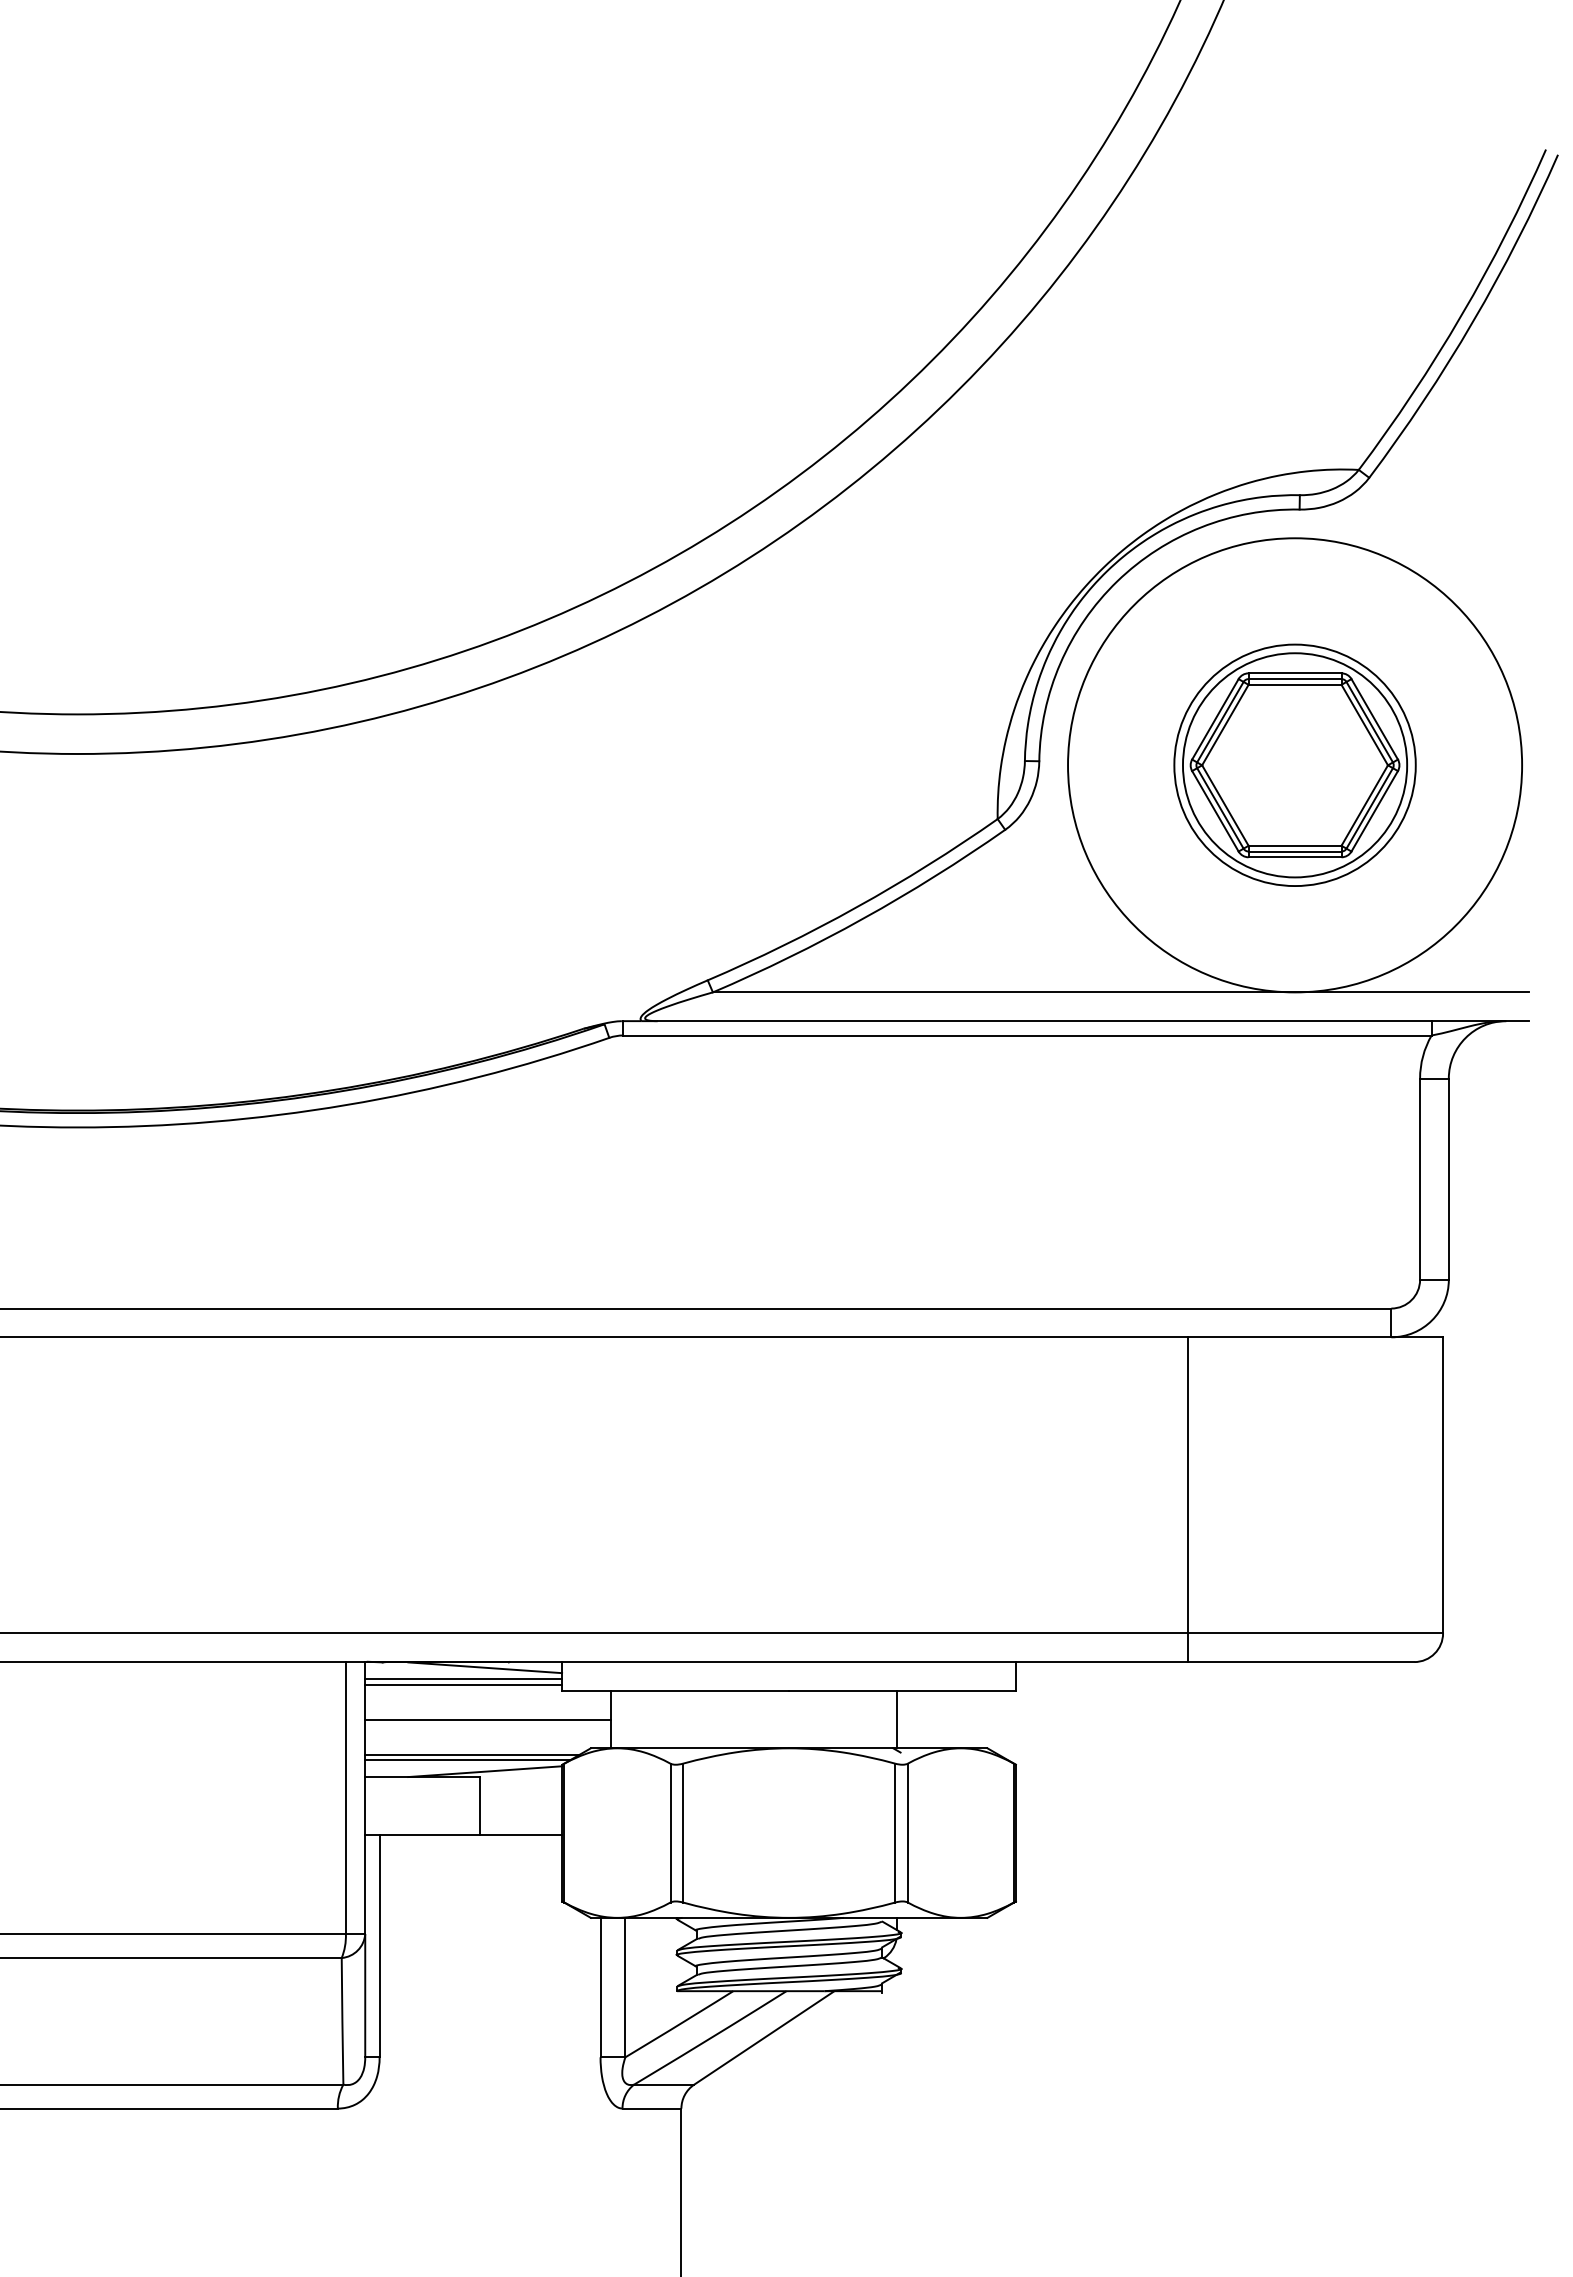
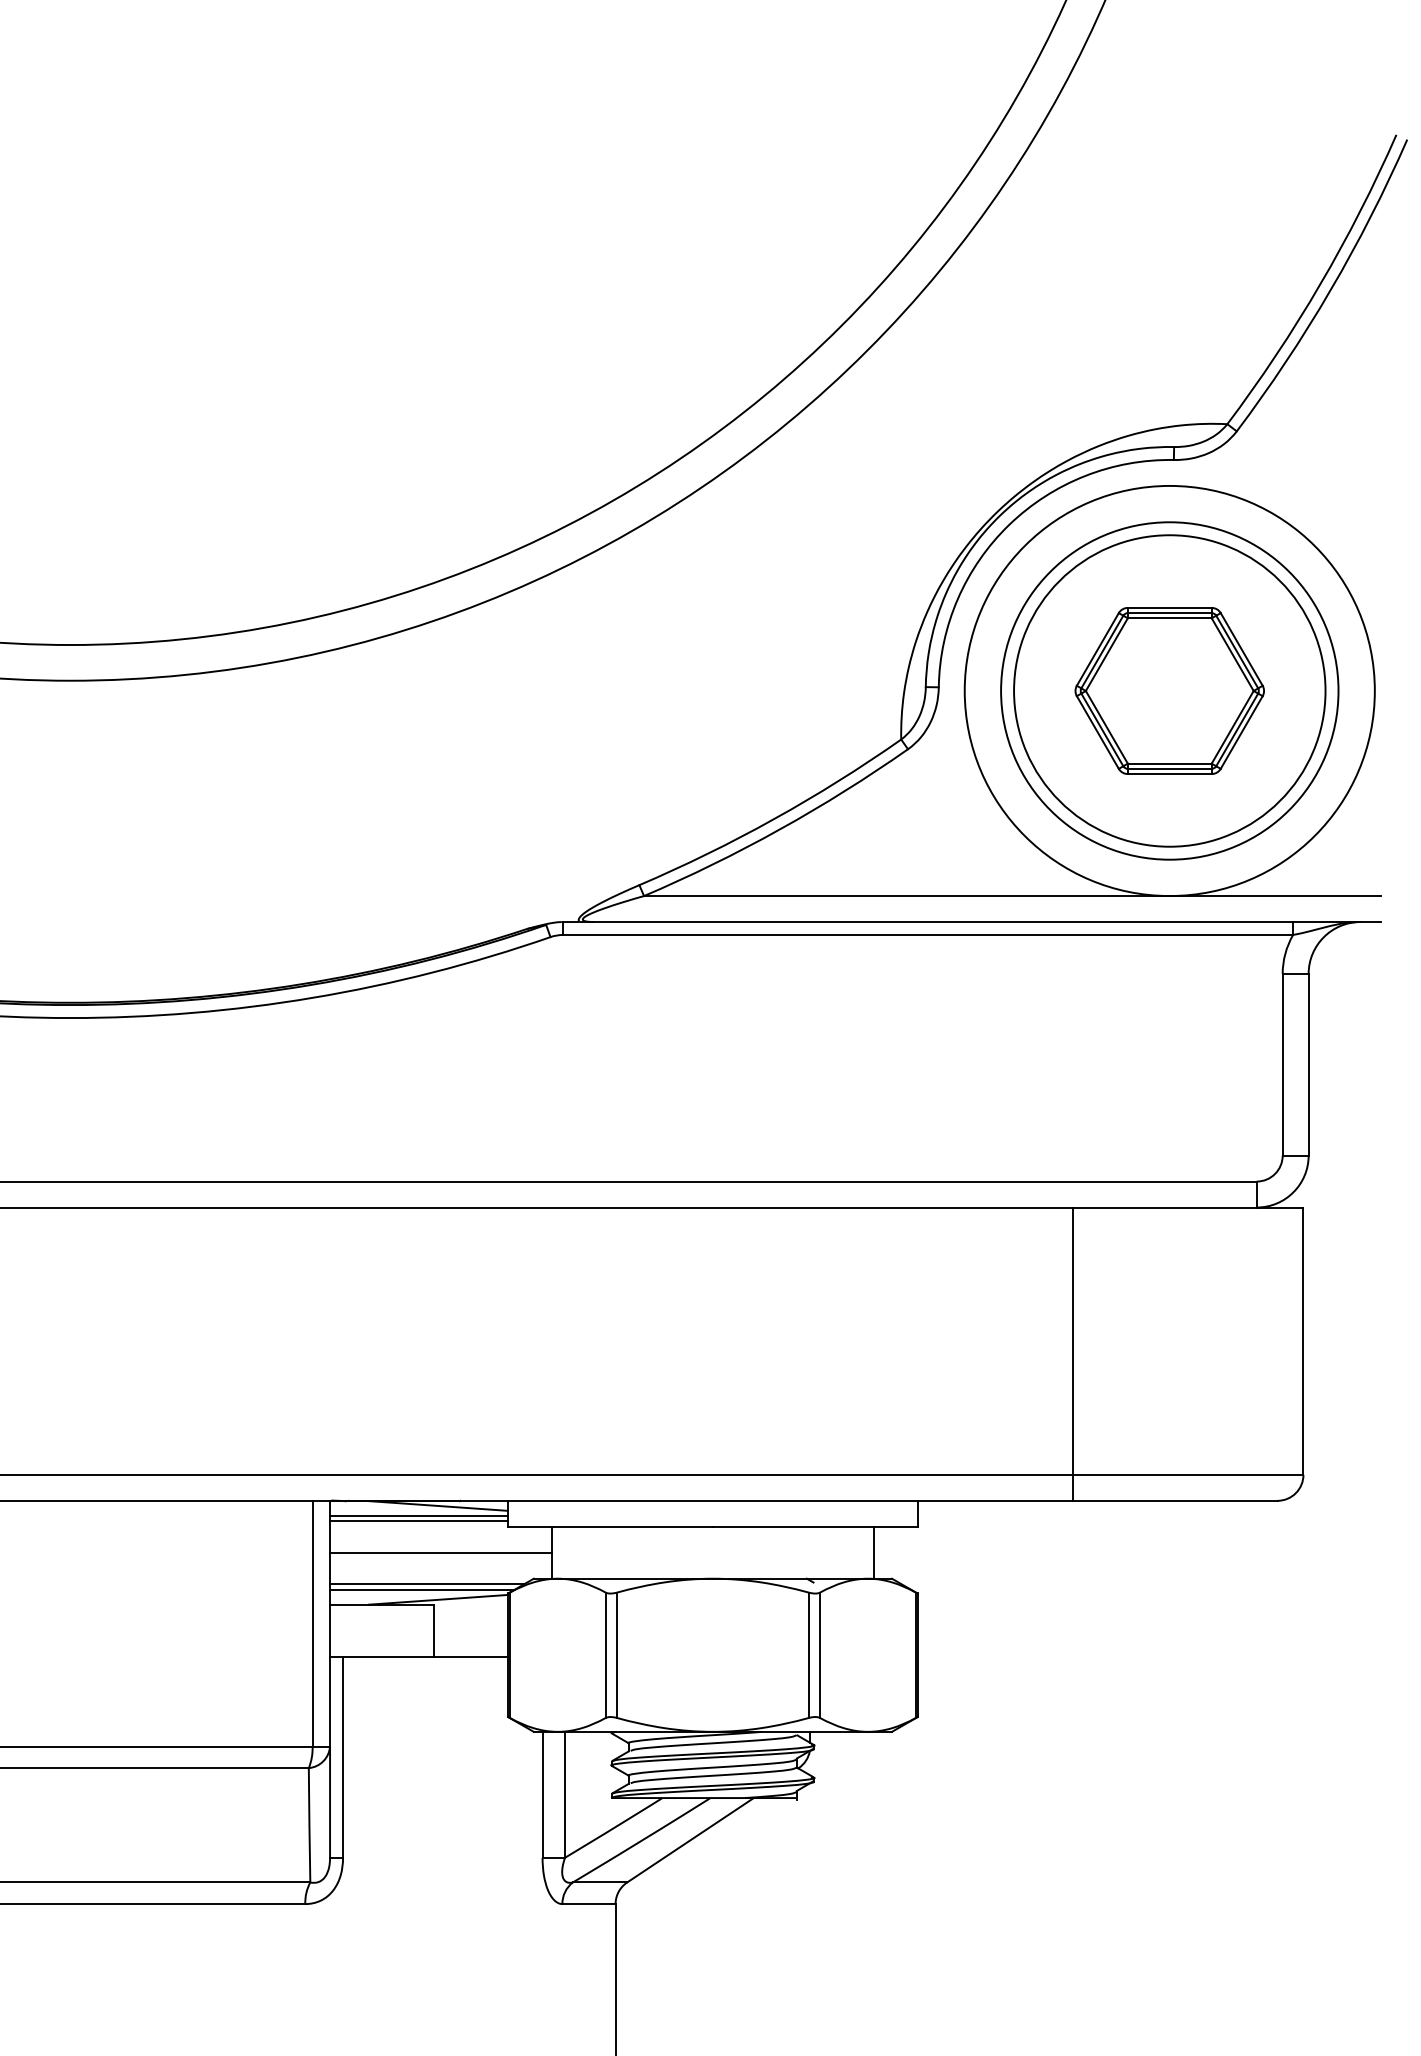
circle: (1294, 764) -> (1169, 690), size x1.43
circle: (1294, 765) -> (1169, 691), size x1.67
line: (897, 1719) -> (873, 1552), moved

